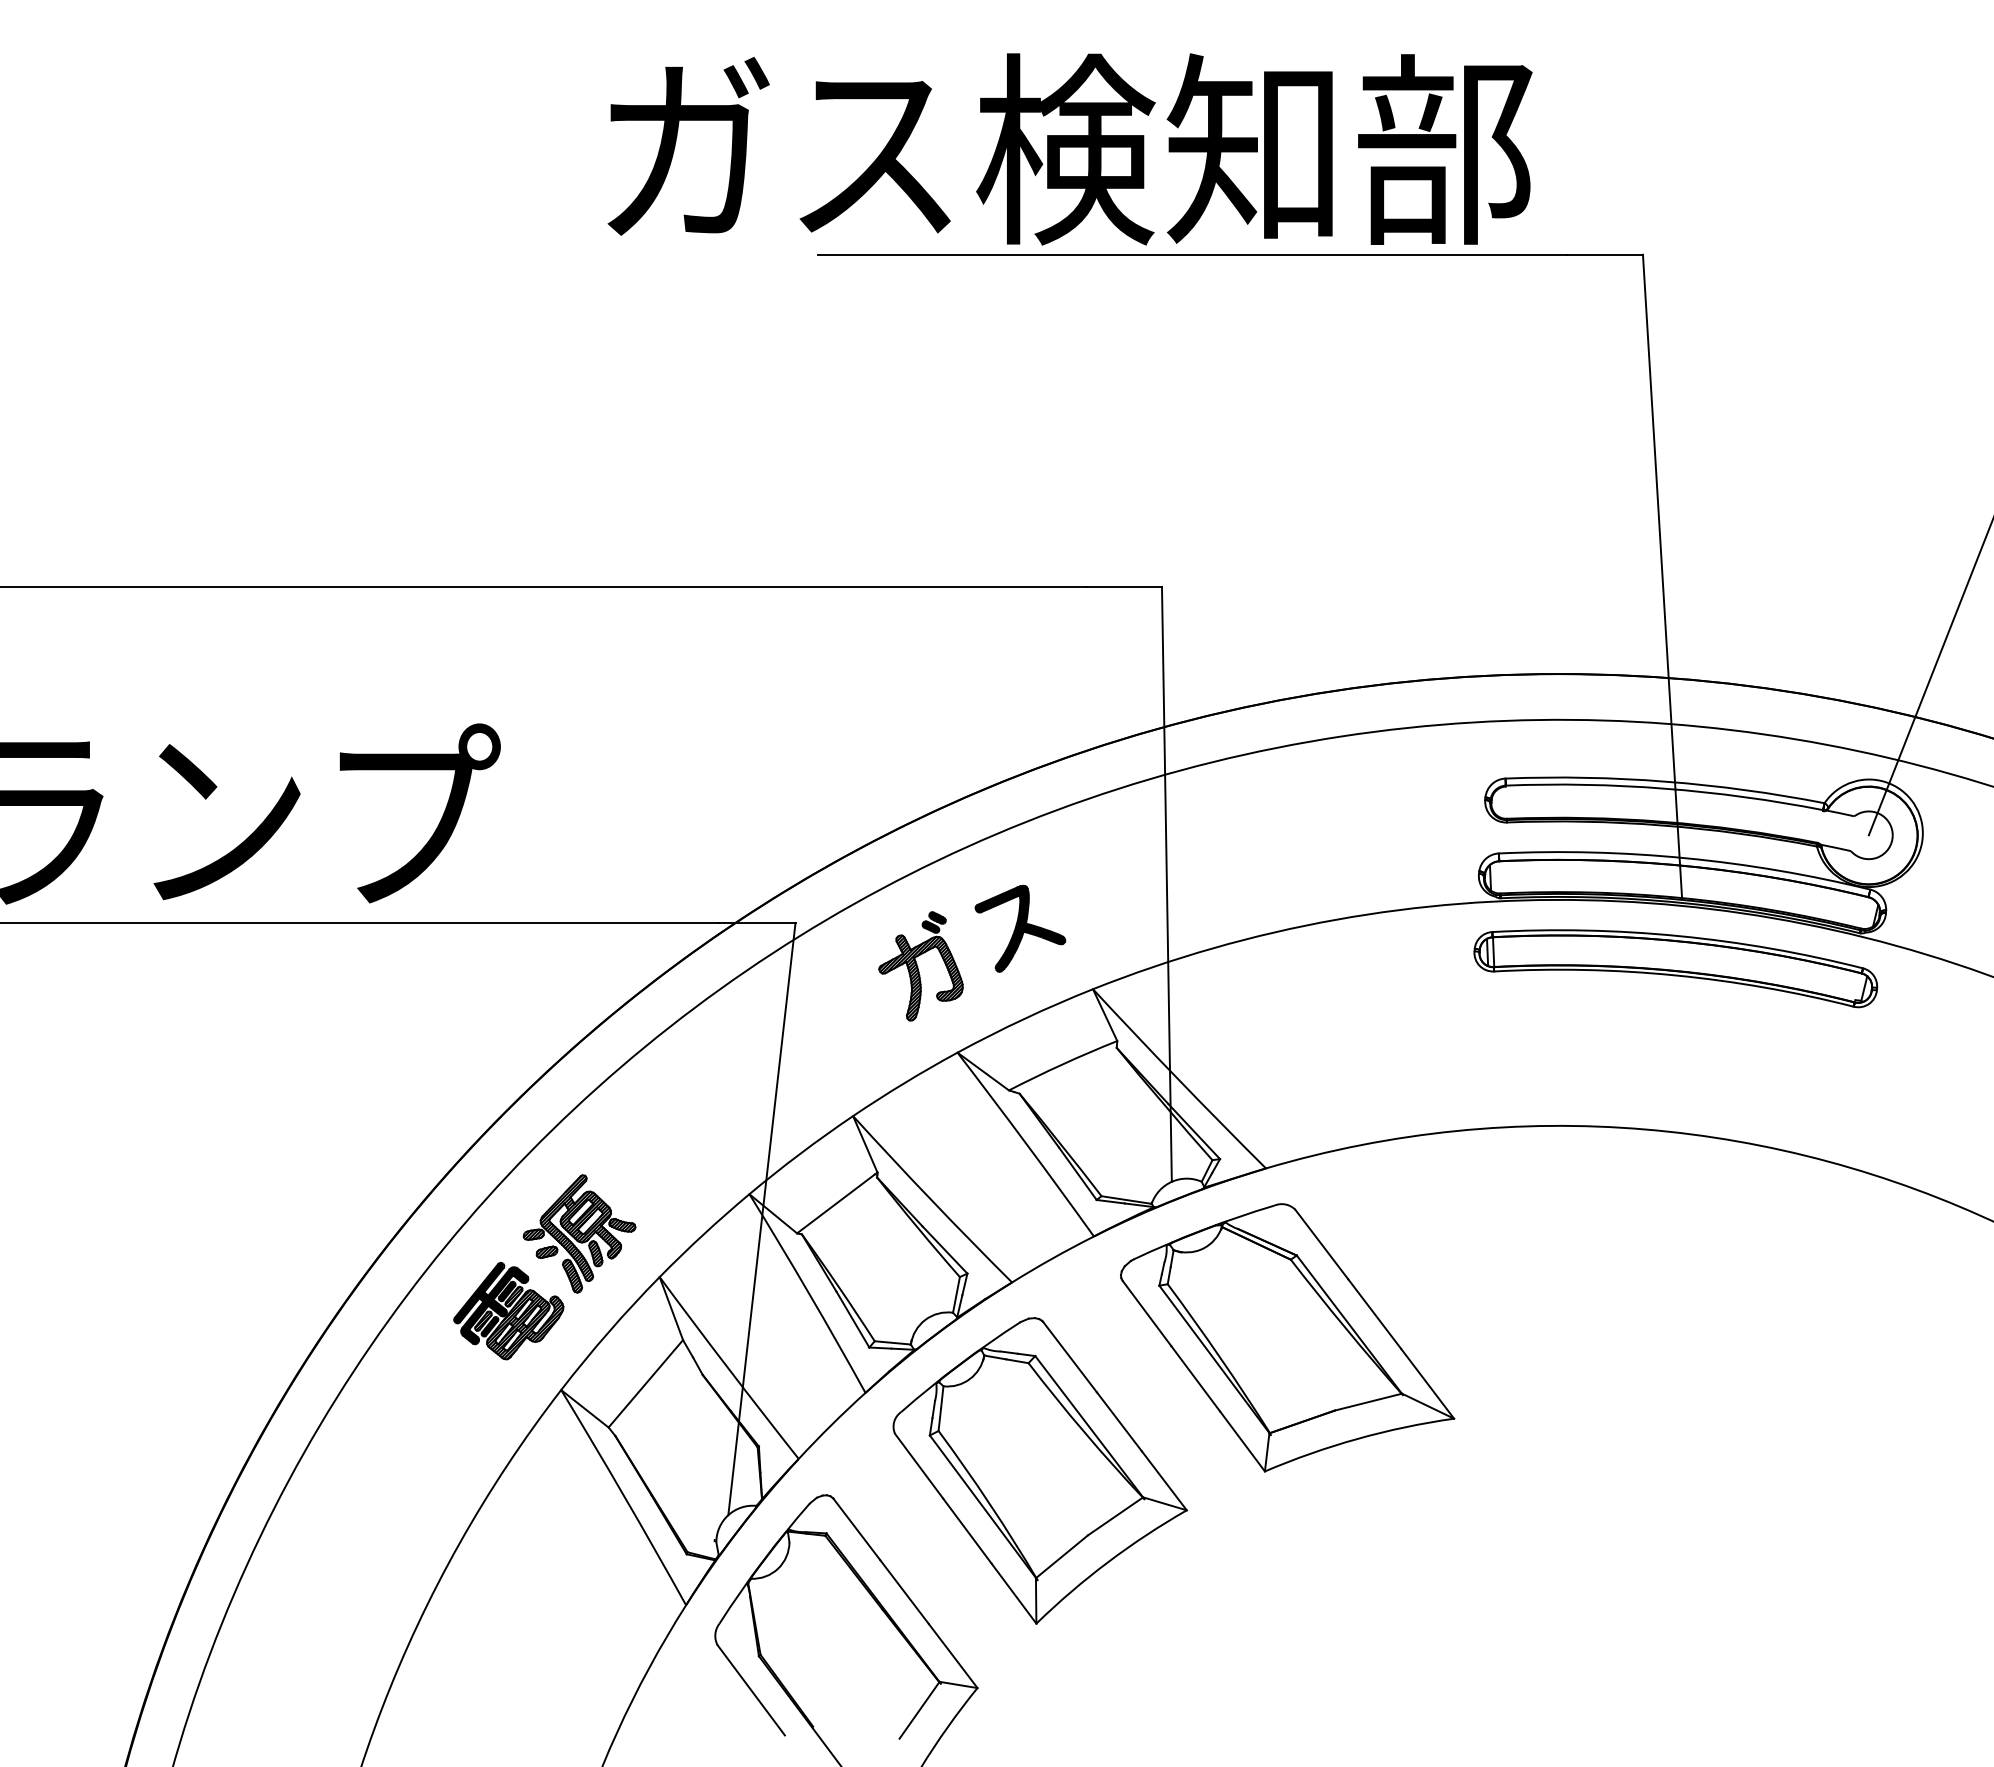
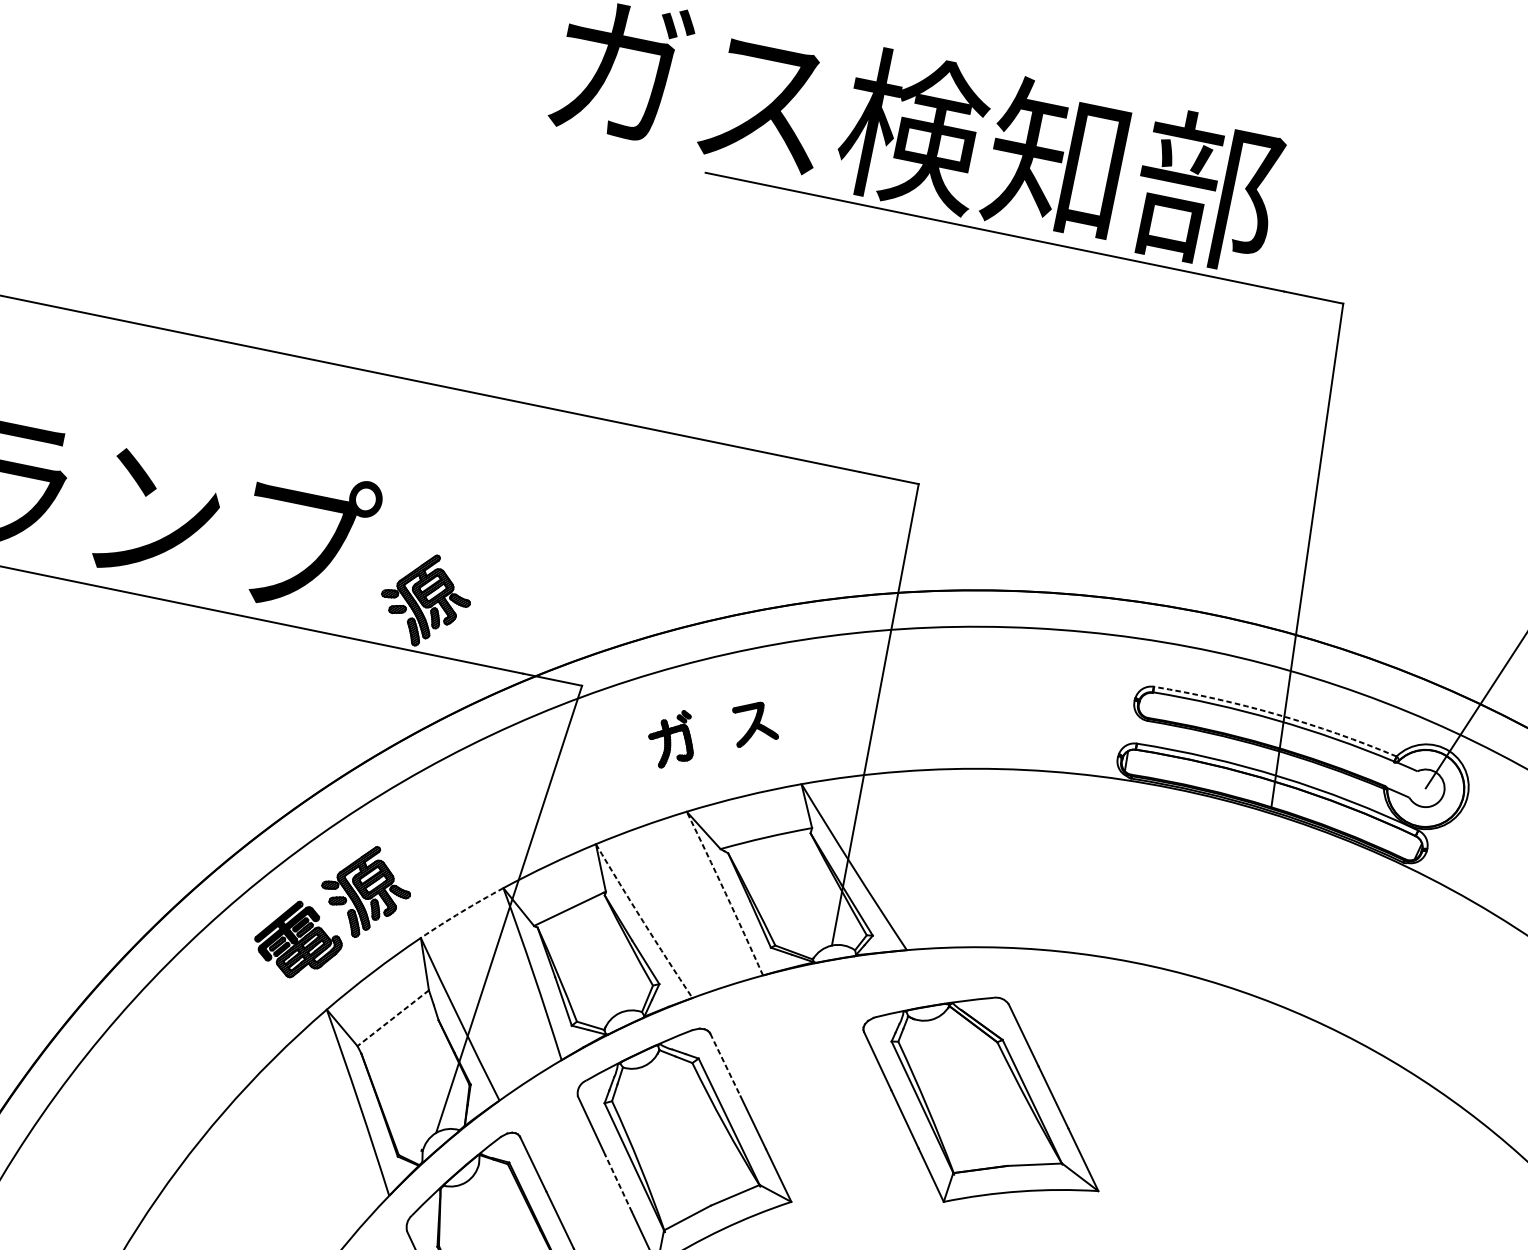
arc: (1665, 781) -> (1277, 714), solid -> dashed
part: (579, 856) -> (425, 600), added
part: (1020, 928) -> (755, 725), size x0.7
part: (920, 966) -> (671, 739), size x0.7
part: (1675, 968) -> (1255, 860), removed
arc: (1026, 1144) -> (725, 893), solid -> dashed
arc: (931, 1200) -> (643, 921), solid -> dashed
arc: (703, 1234) -> (461, 911), solid -> dashed
part: (1287, 1337) -> (982, 1101), moved
line: (1070, 1357) -> (725, 1065), solid -> dashed
line: (646, 1383) -> (393, 1018), solid -> dashed
line: (967, 1530) -> (618, 1182), solid -> dashed

